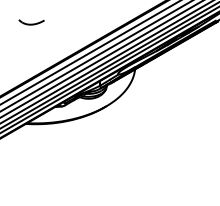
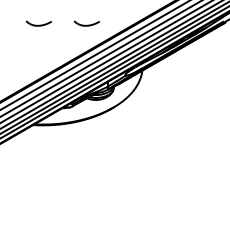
part: (79, 22) -> (86, 23), added

